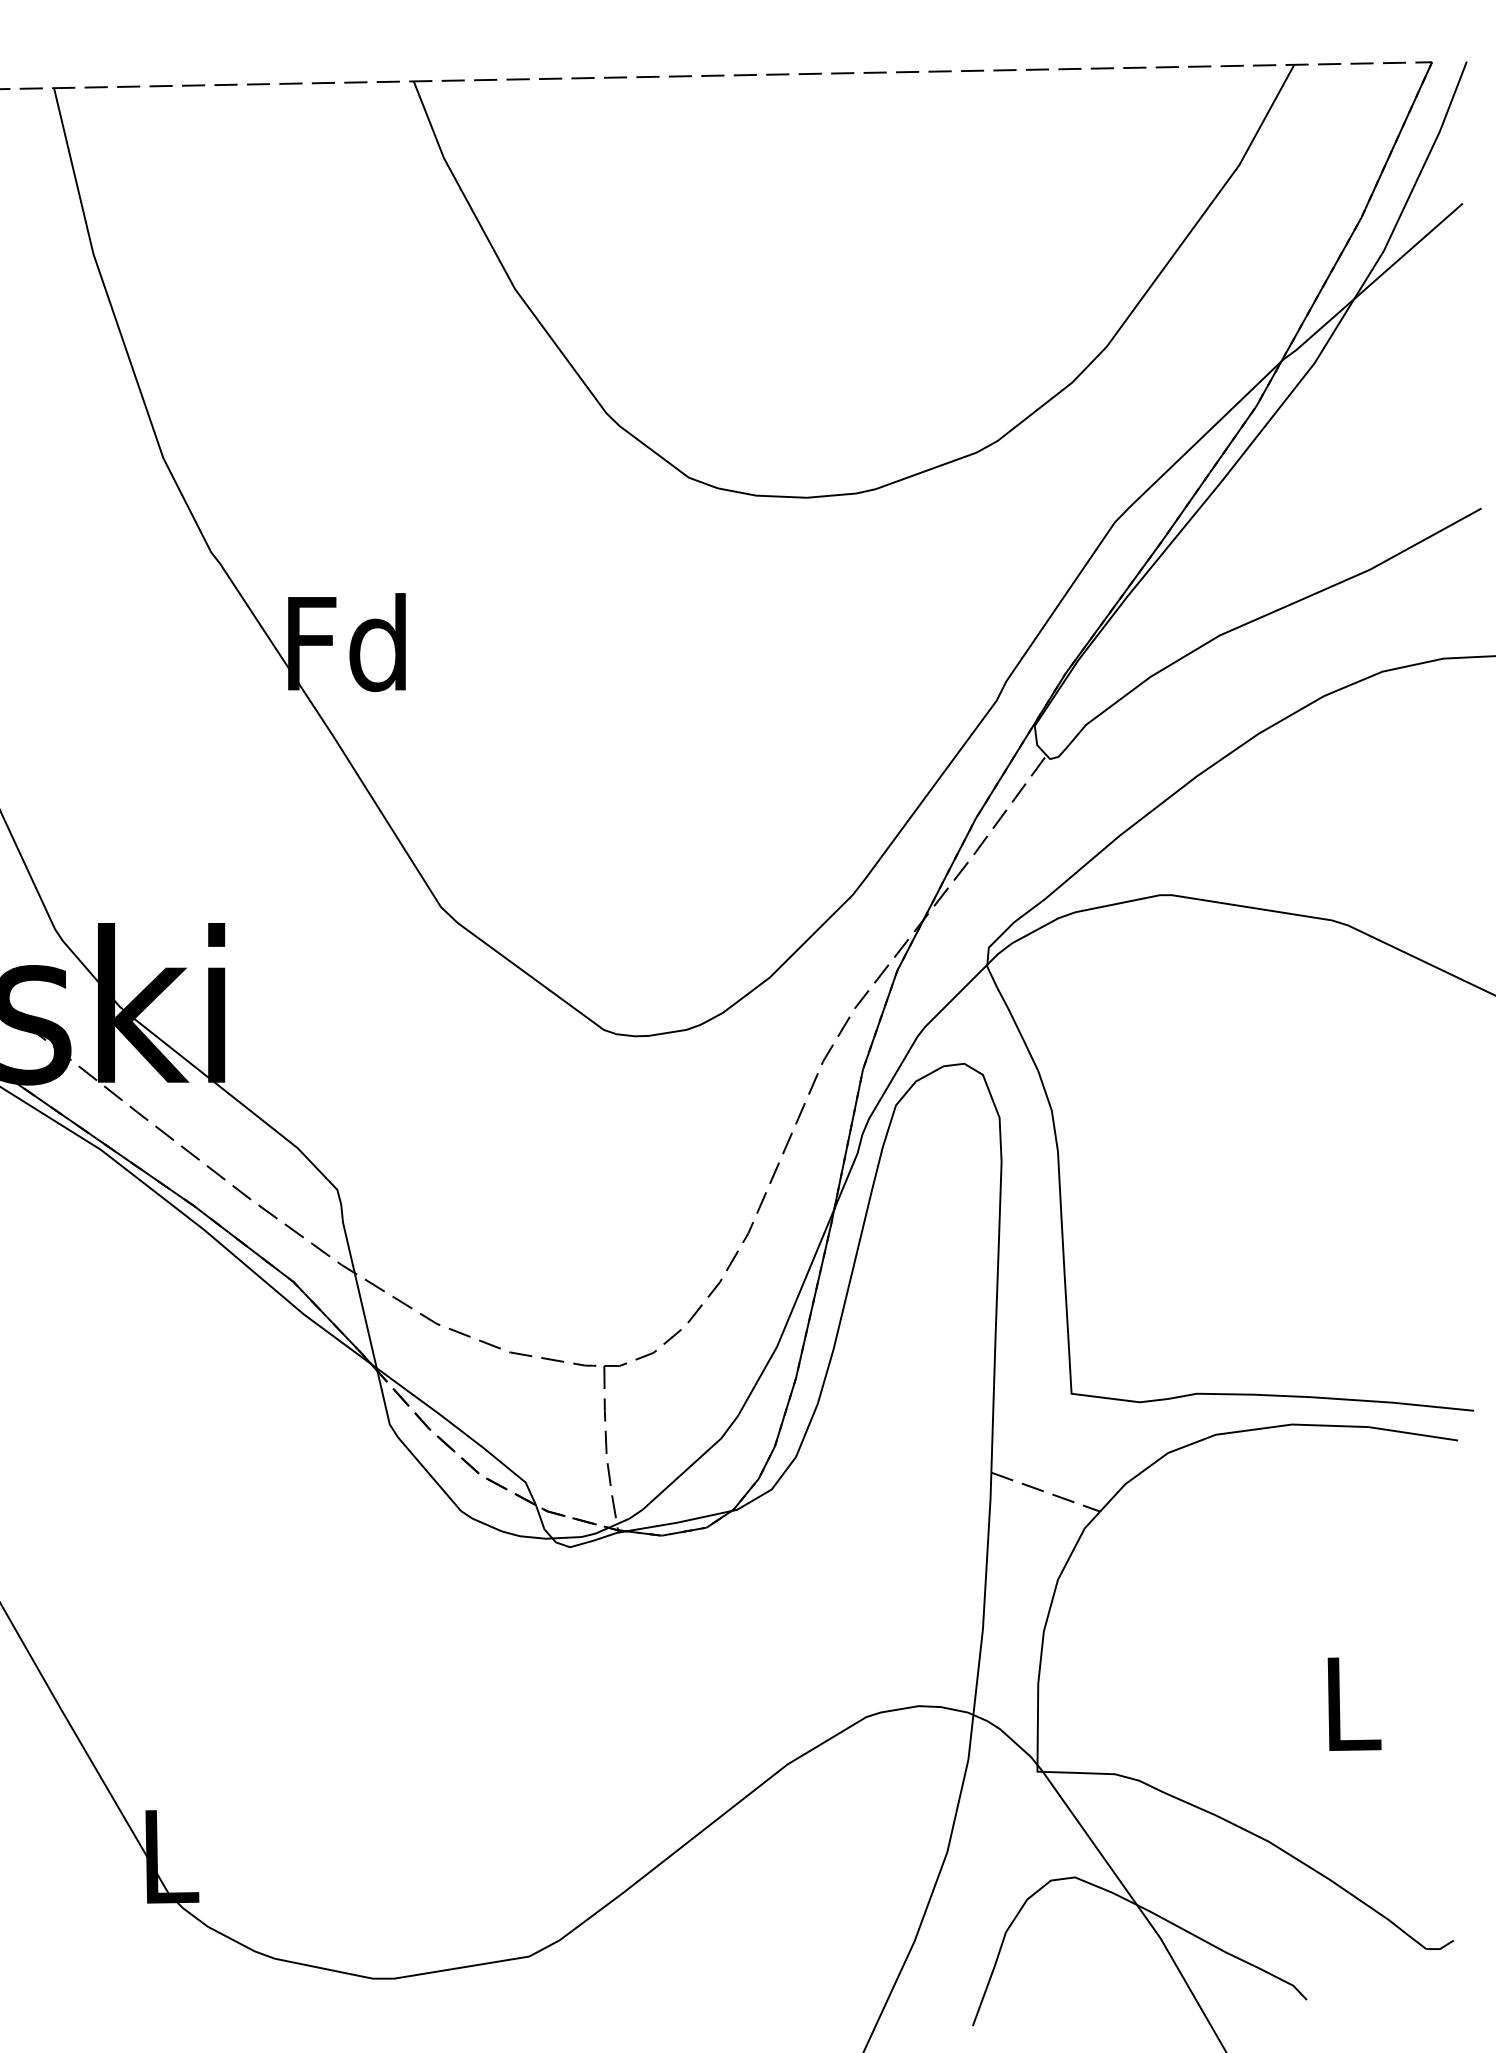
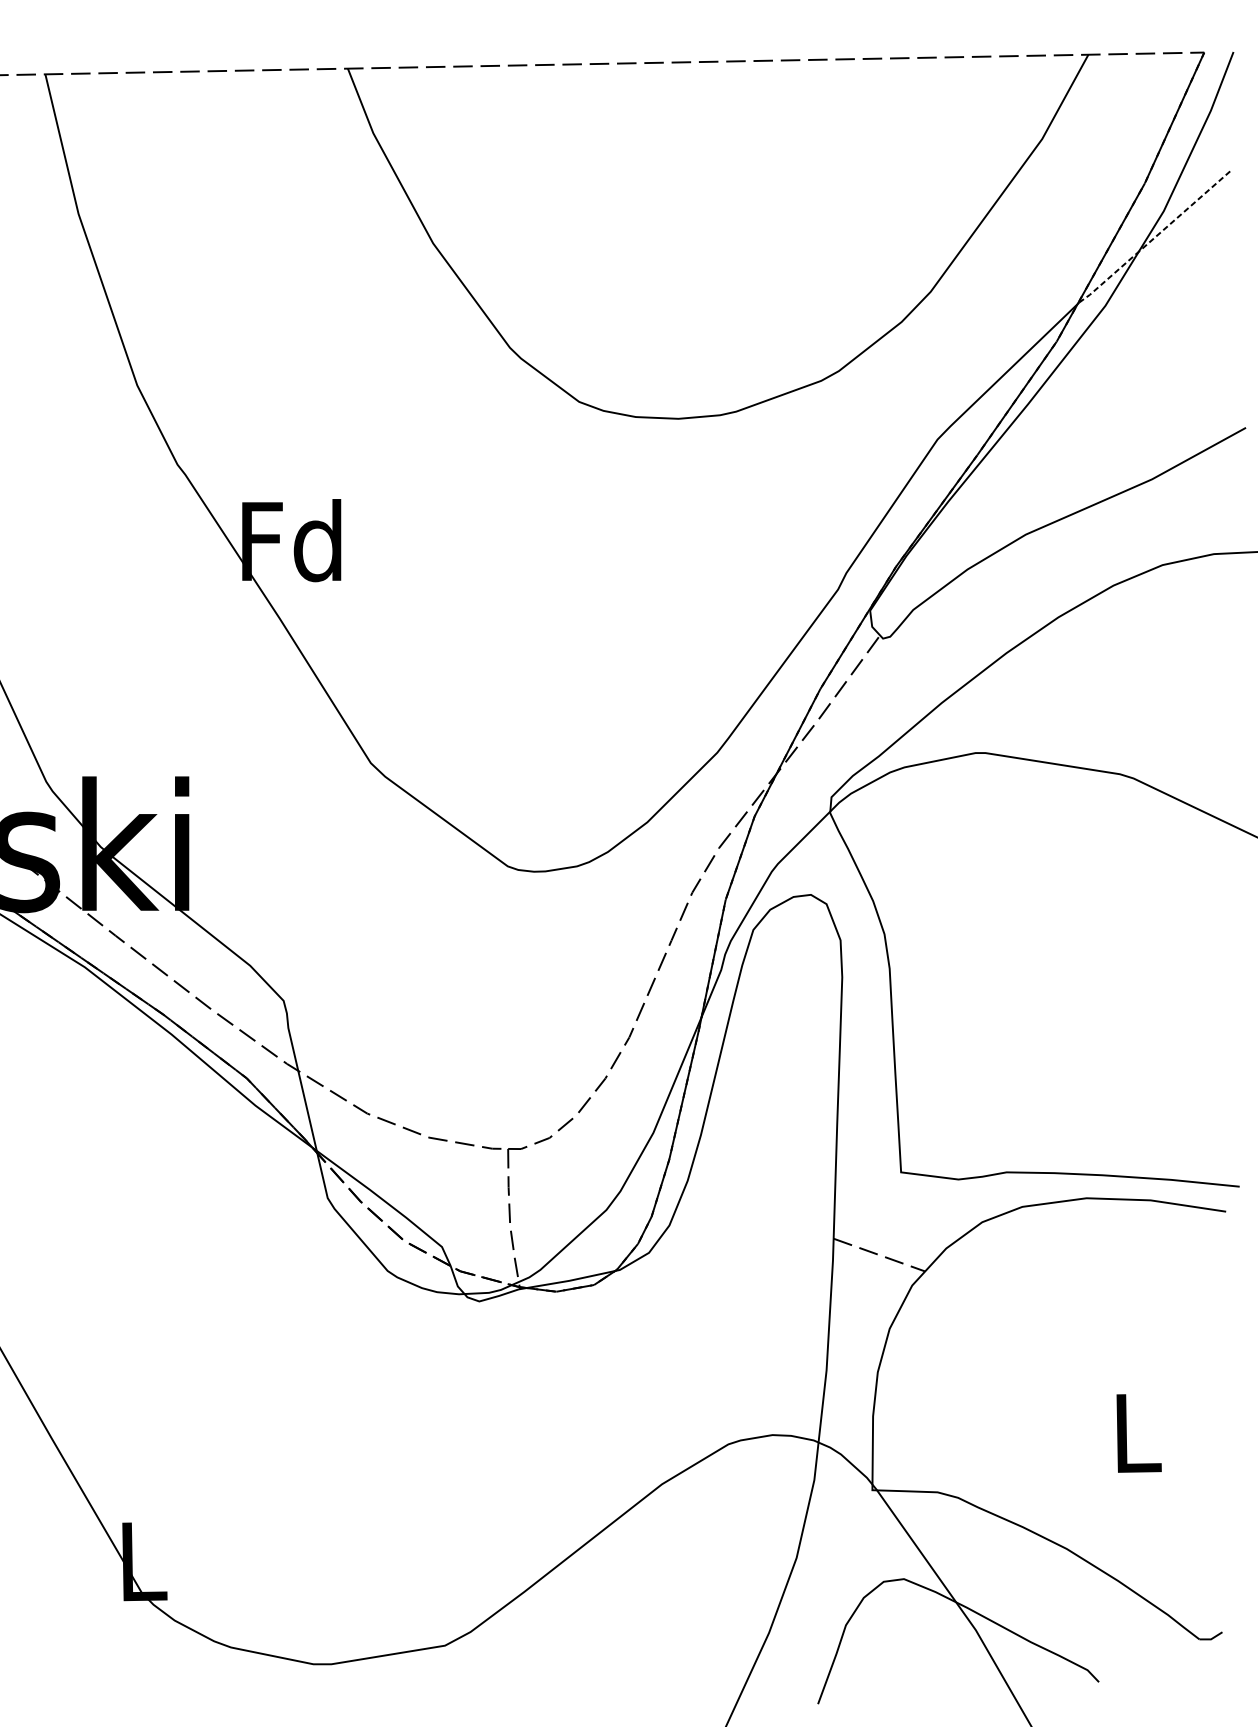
line: (1373, 282) -> (1155, 237), solid -> dashed

